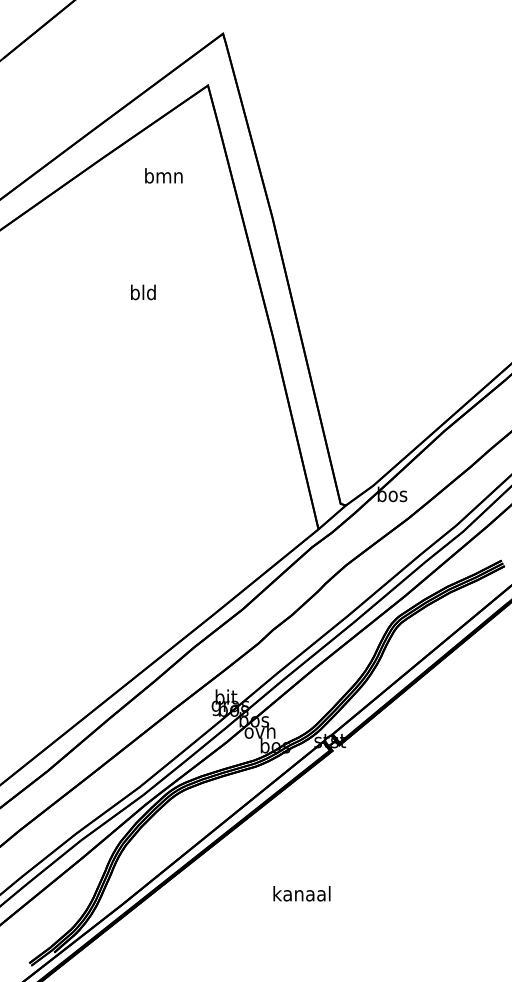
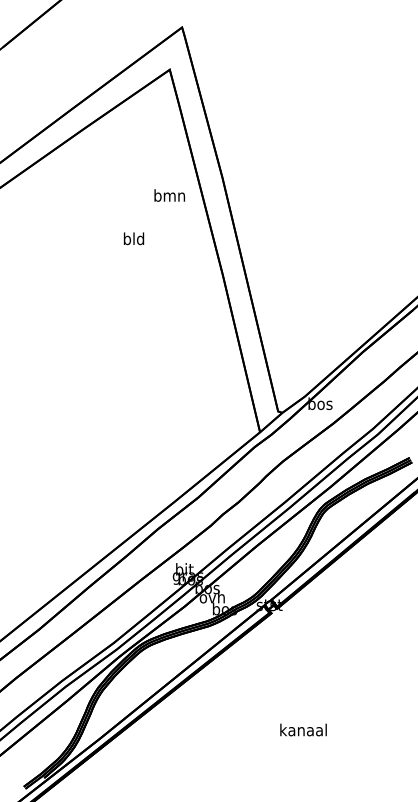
text: (163, 175) -> (169, 195), moved
text: (143, 292) -> (134, 238), moved
text: (301, 893) -> (303, 729), moved

